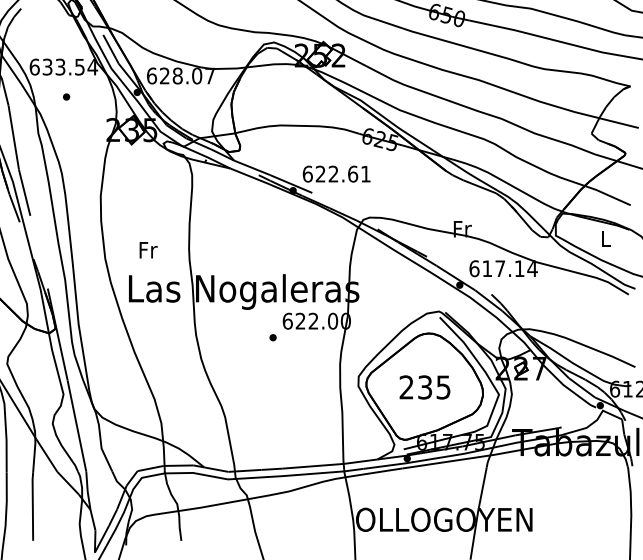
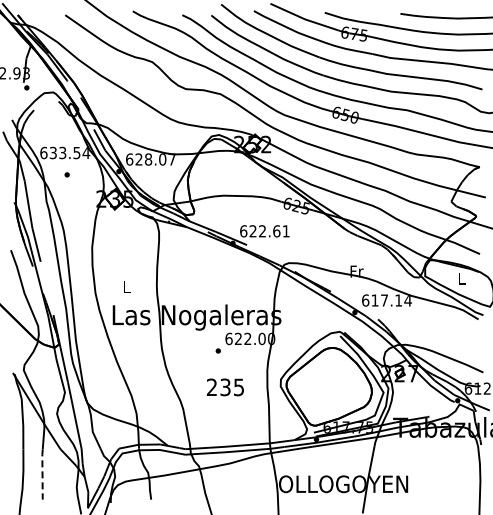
text: (147, 249) -> (126, 286), Fr -> L
text: (425, 387) -> (225, 387), moved
line: (32, 505) -> (42, 473), solid -> dashed

